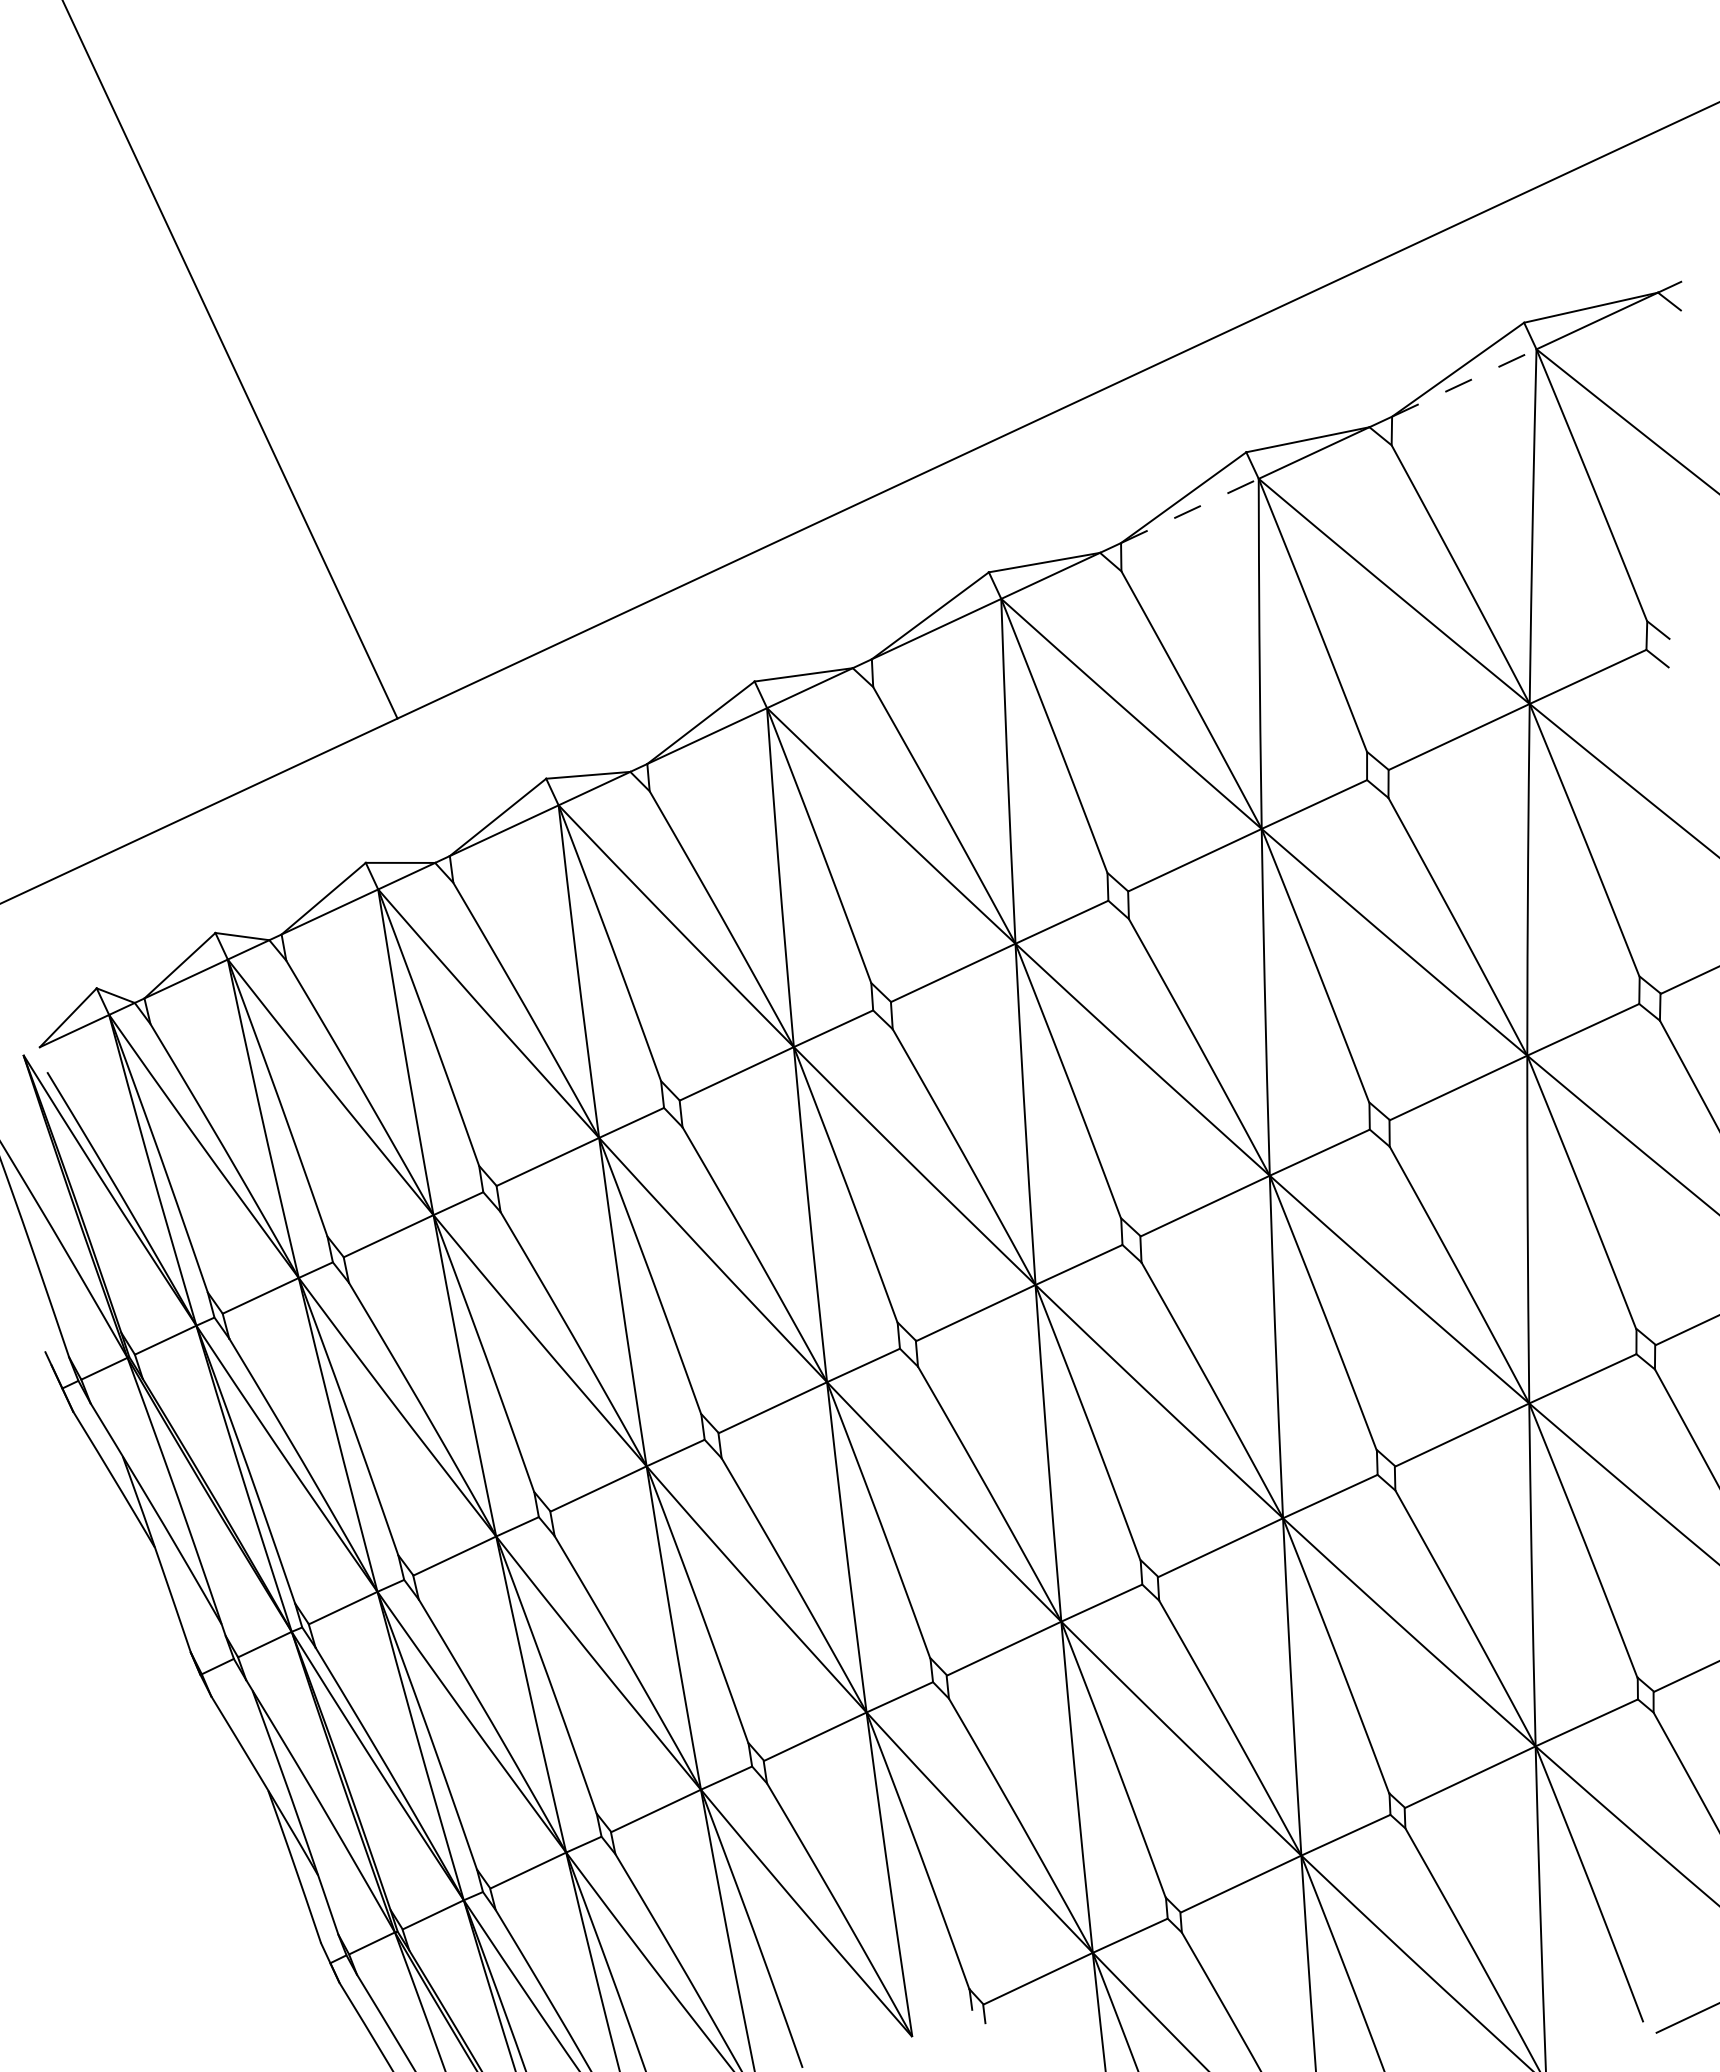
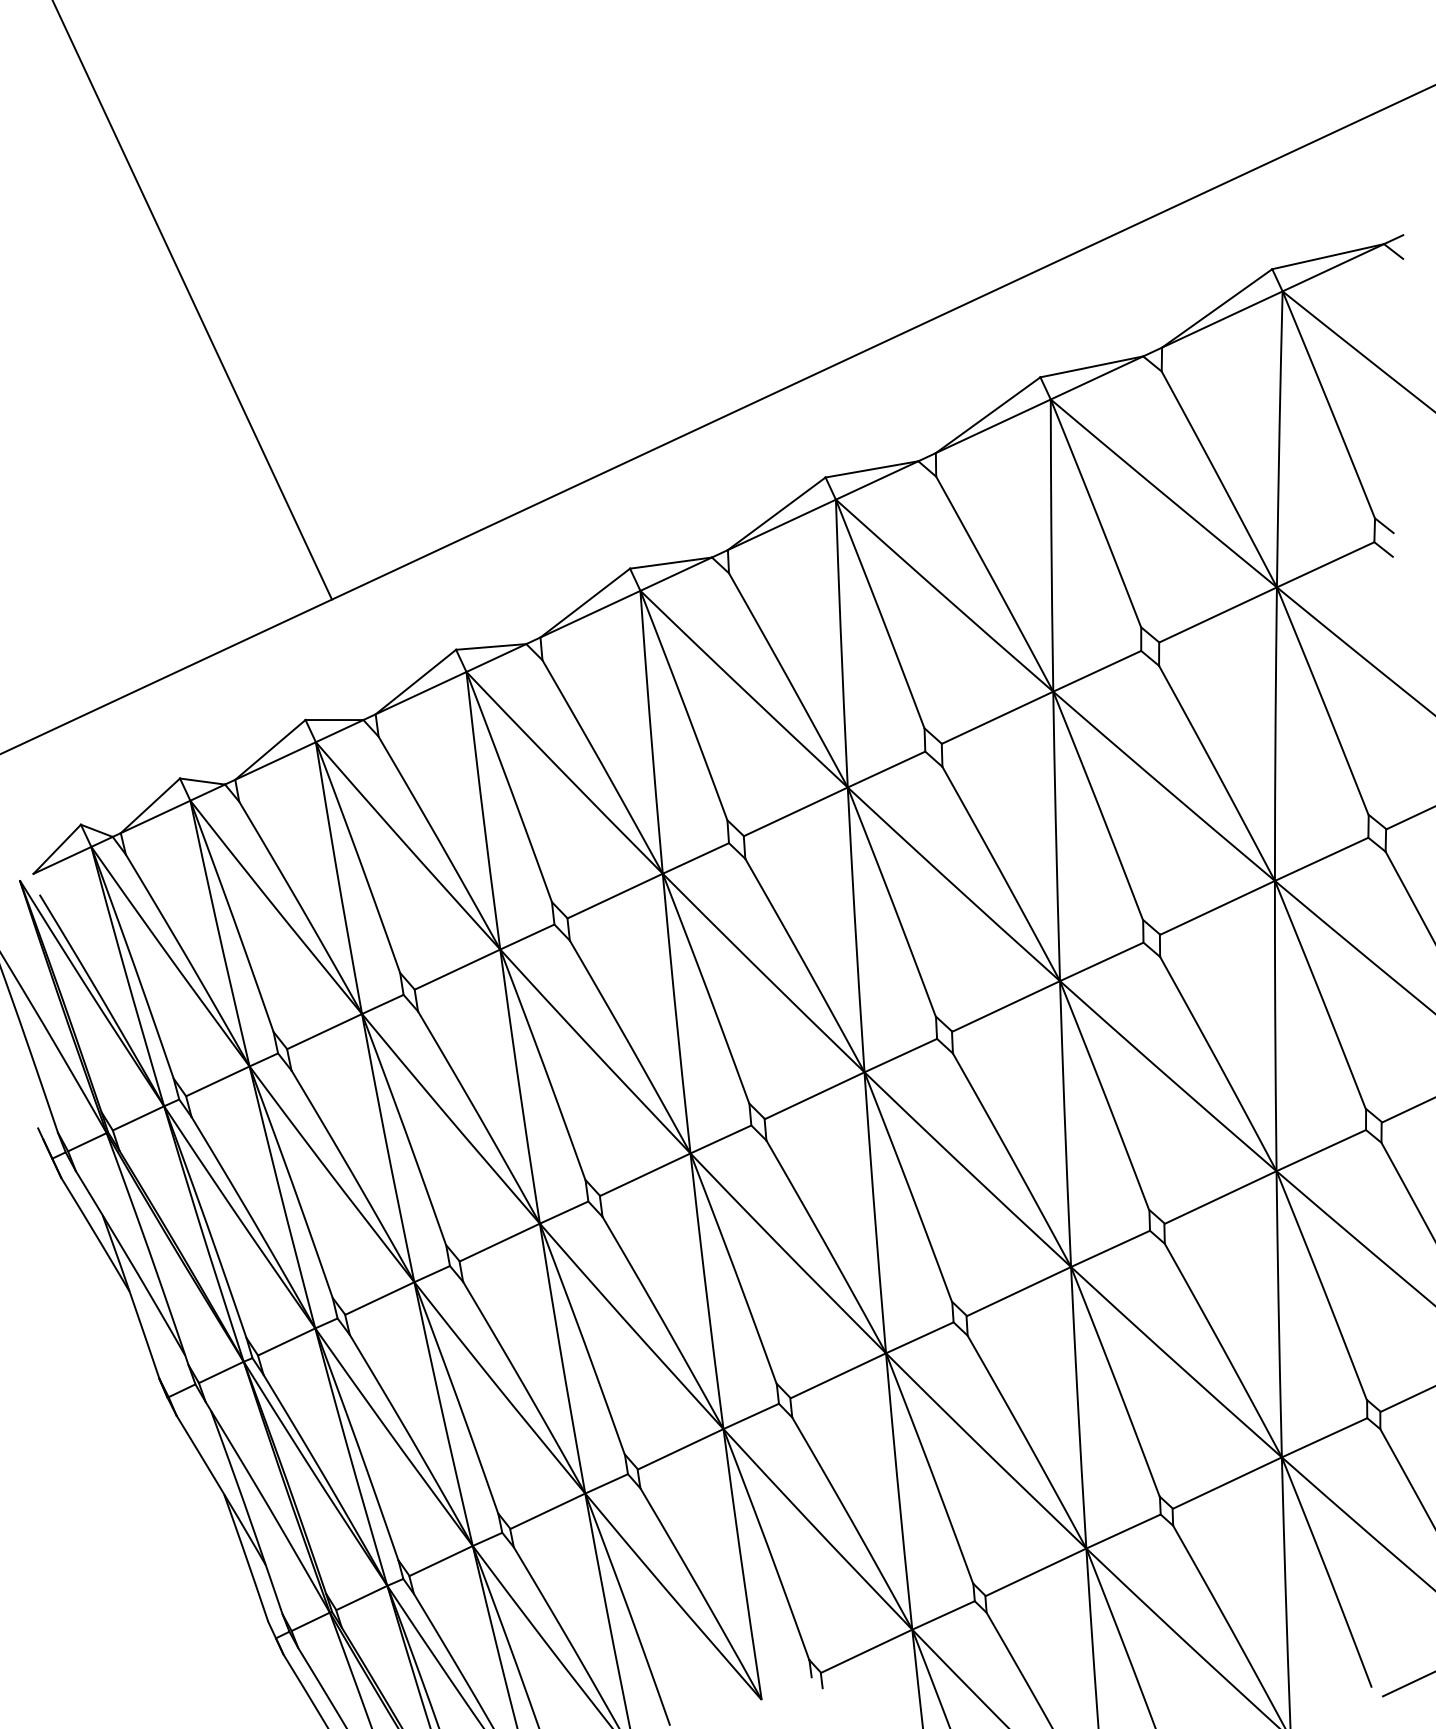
line: (1464, 383) -> (1222, 319), dashed -> solid
line: (1189, 510) -> (993, 425), dashed -> solid

